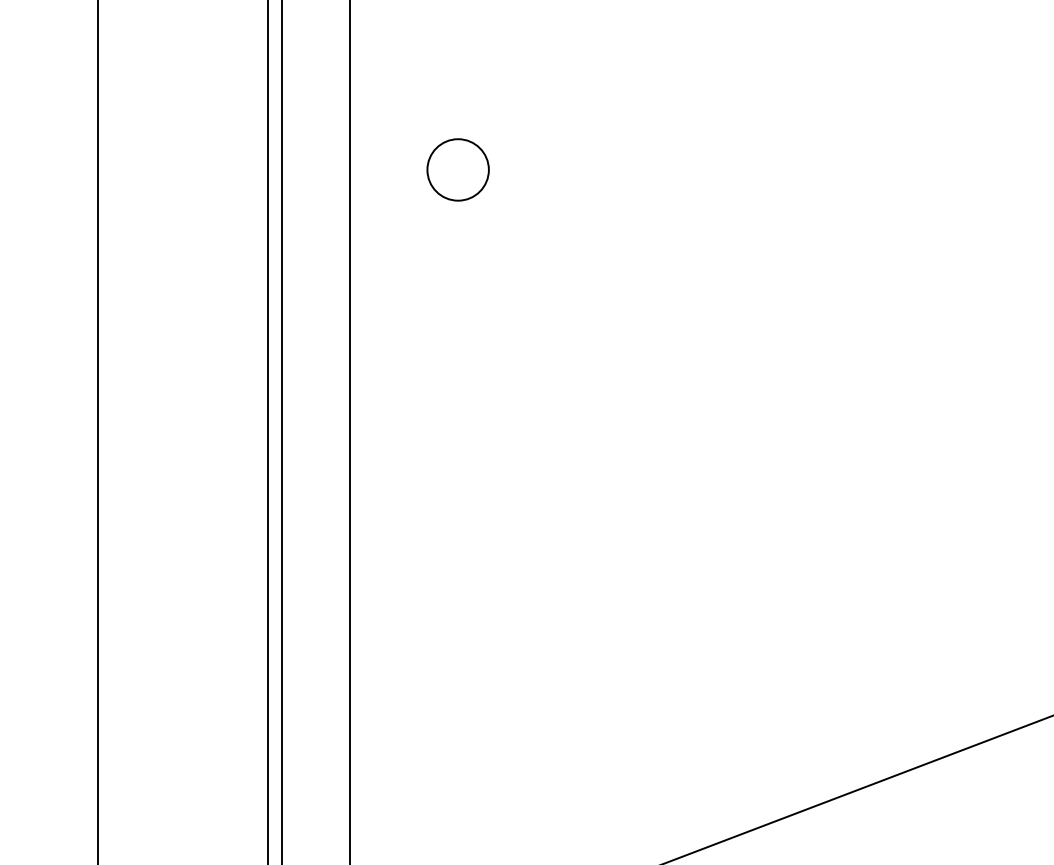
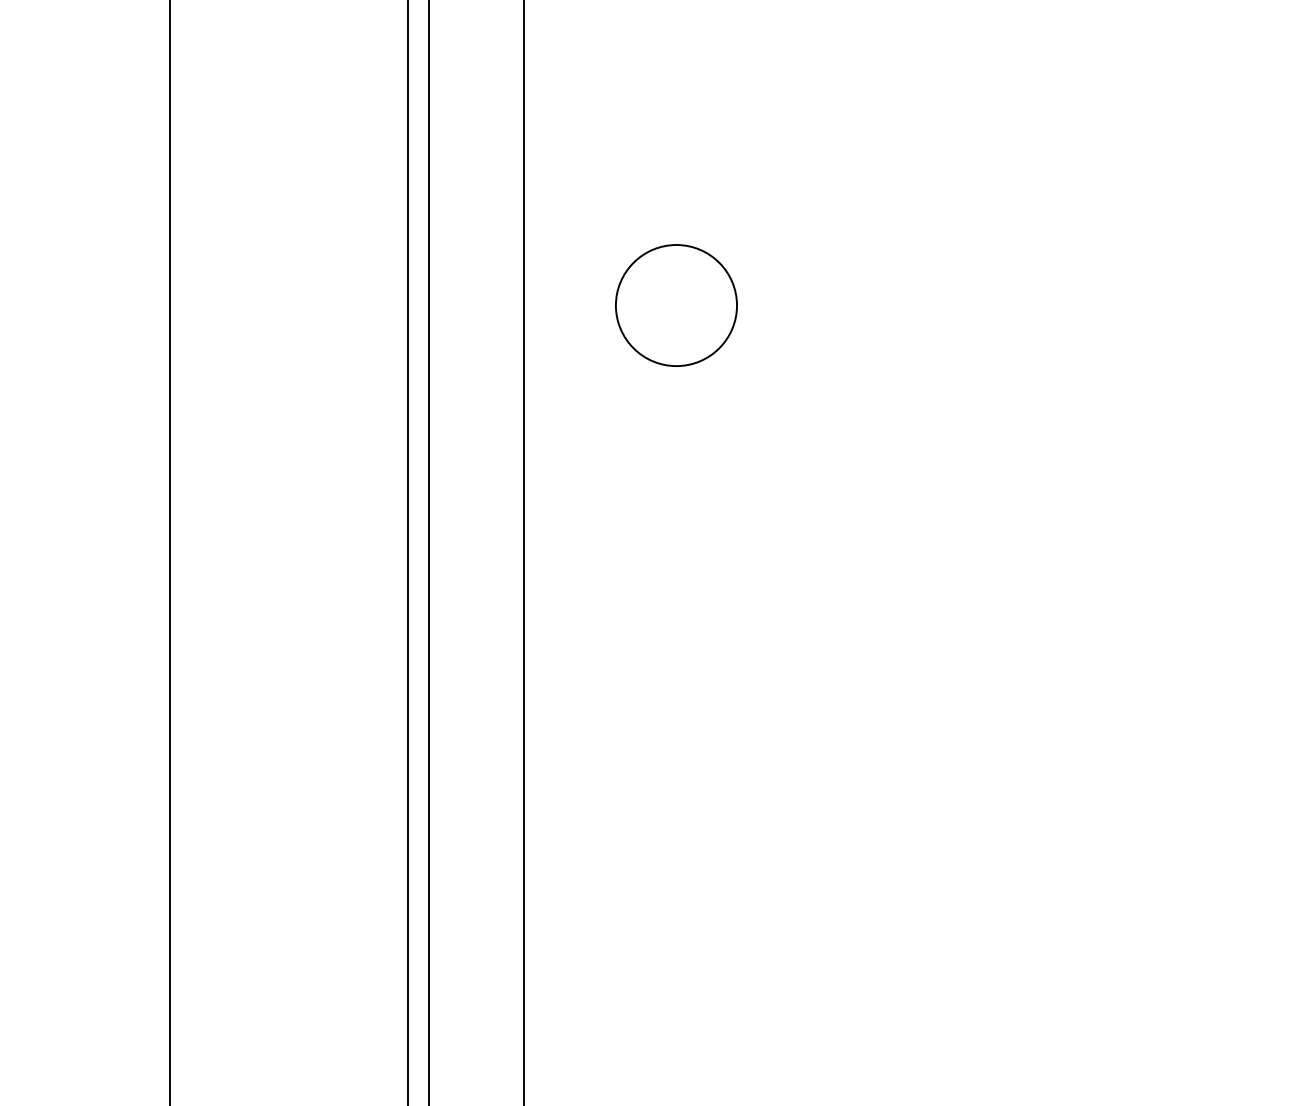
circle: (457, 169) -> (675, 304), size x1.4

